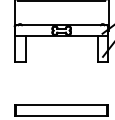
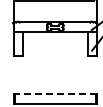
line: (61, 105) -> (55, 94), solid -> dashed

